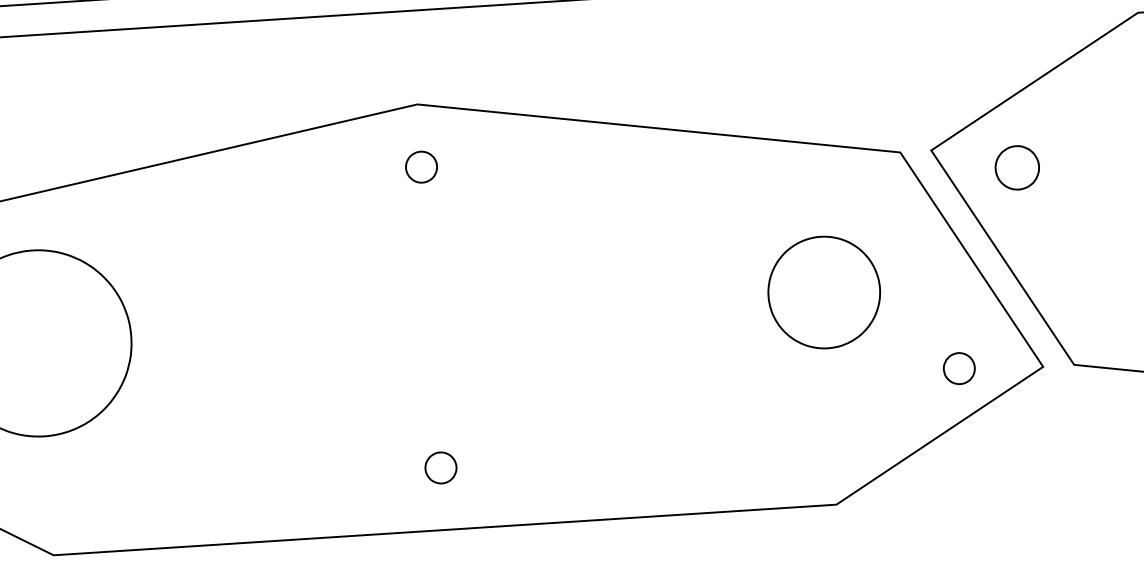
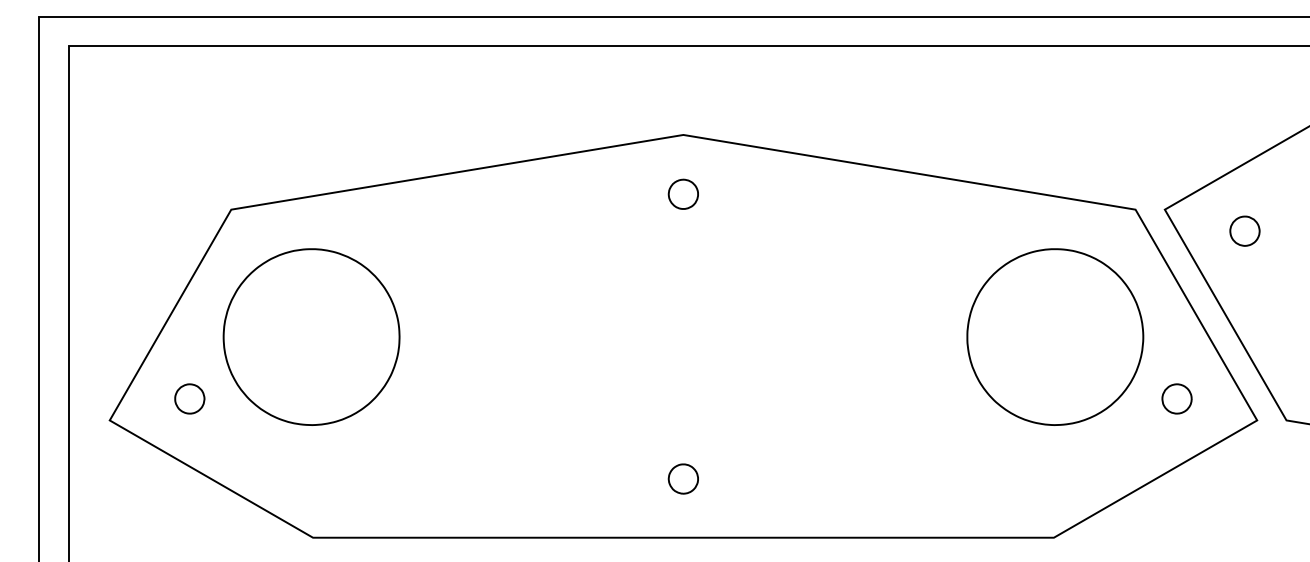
part: (1016, 167) -> (1244, 230), size x0.71
part: (824, 291) -> (1055, 336), size x1.67
part: (958, 368) -> (1176, 398), moved

